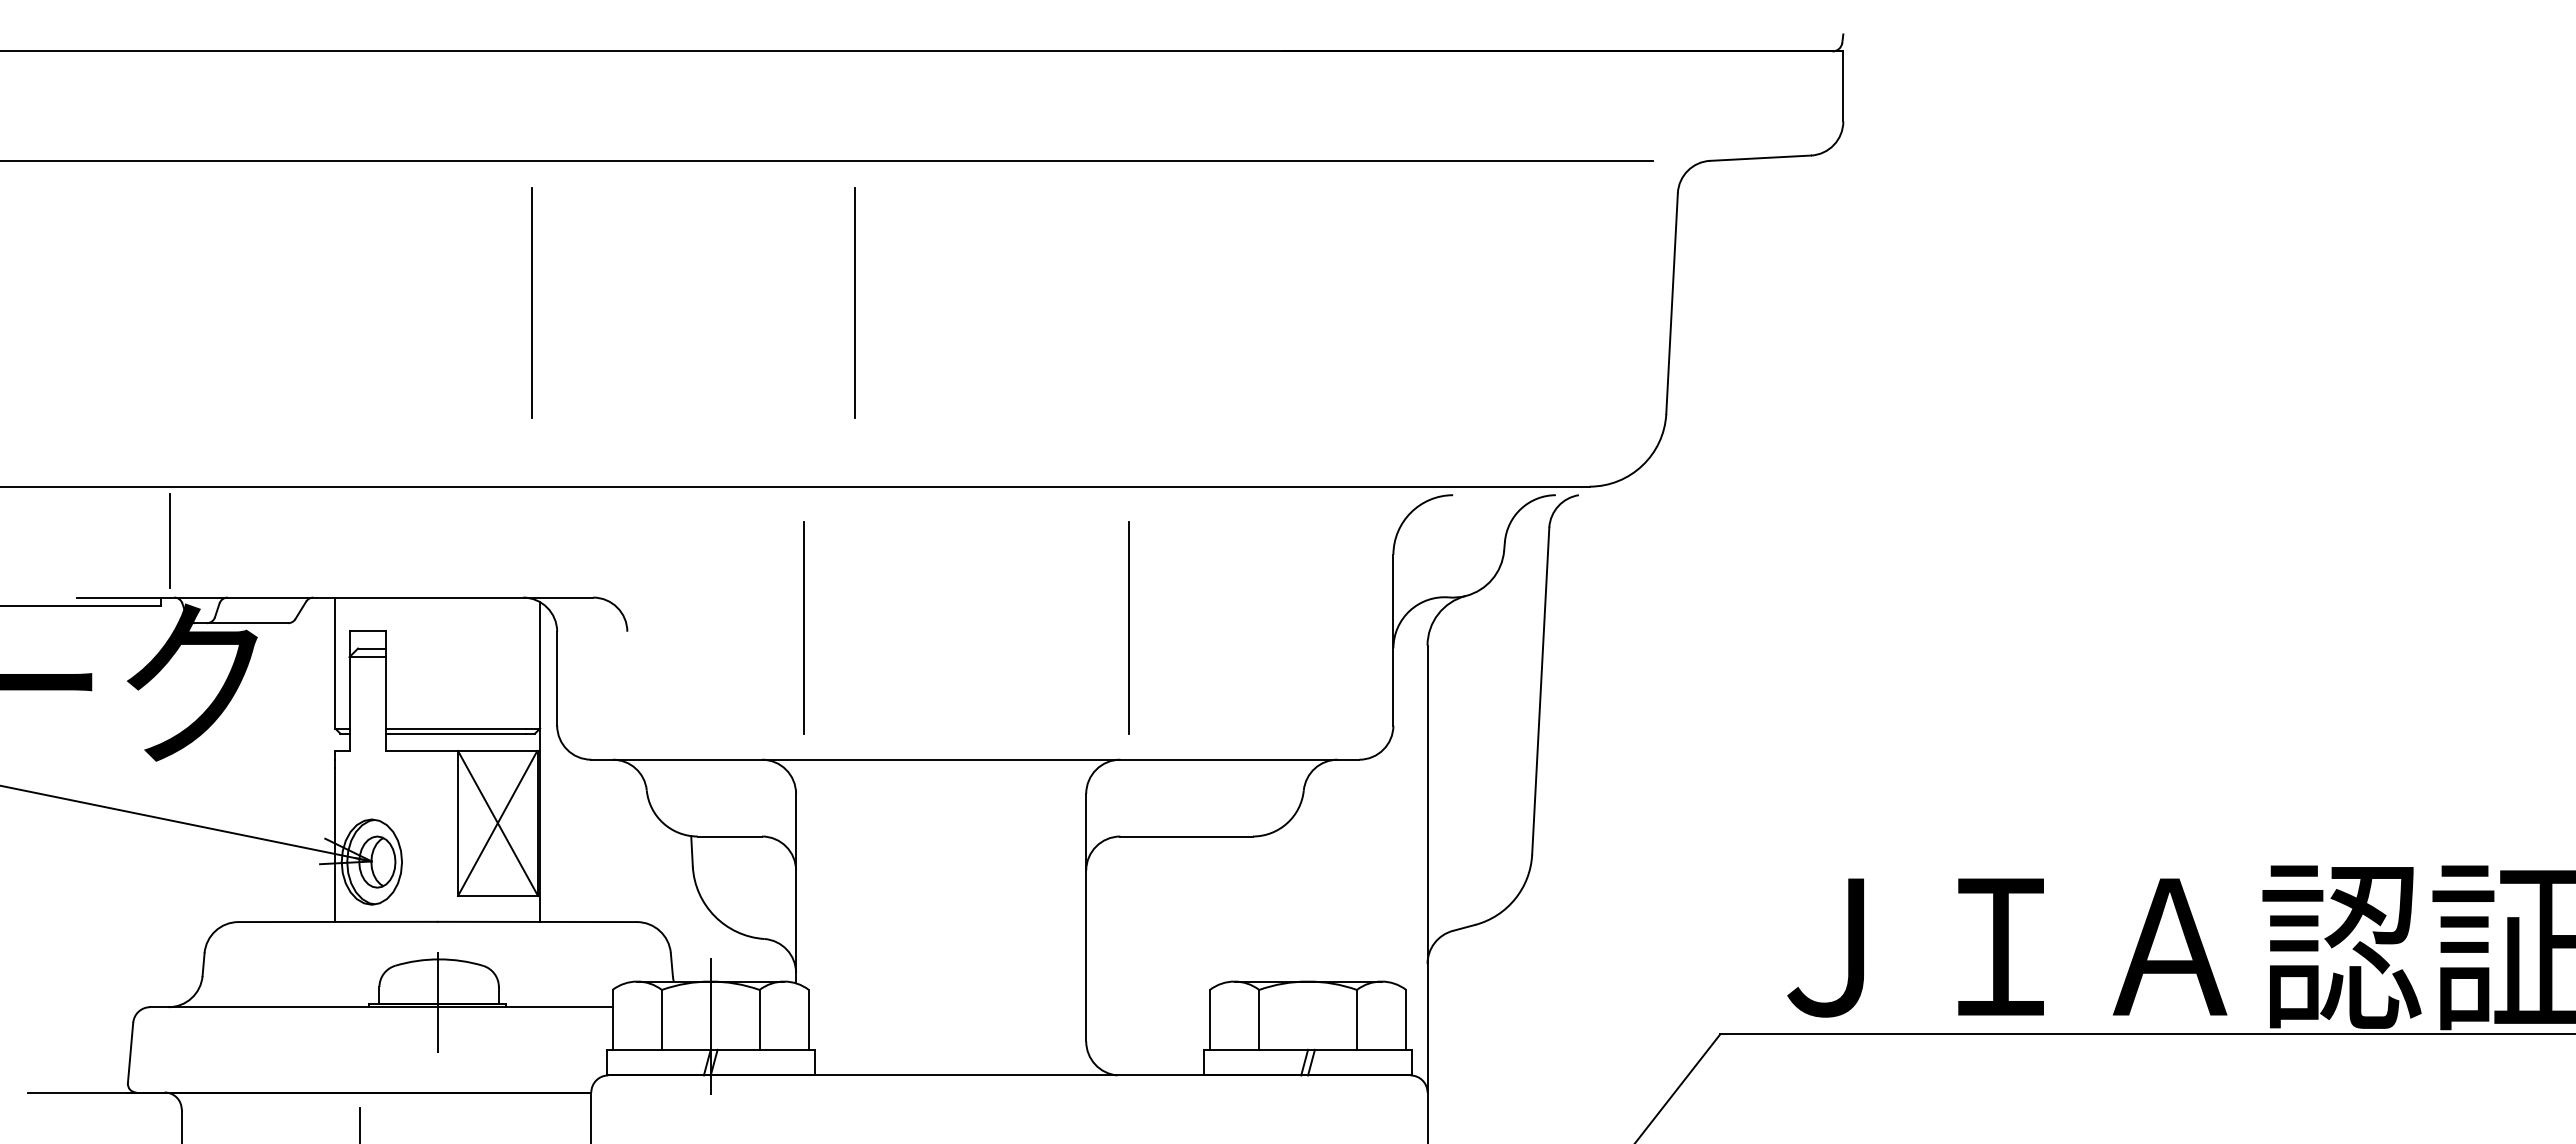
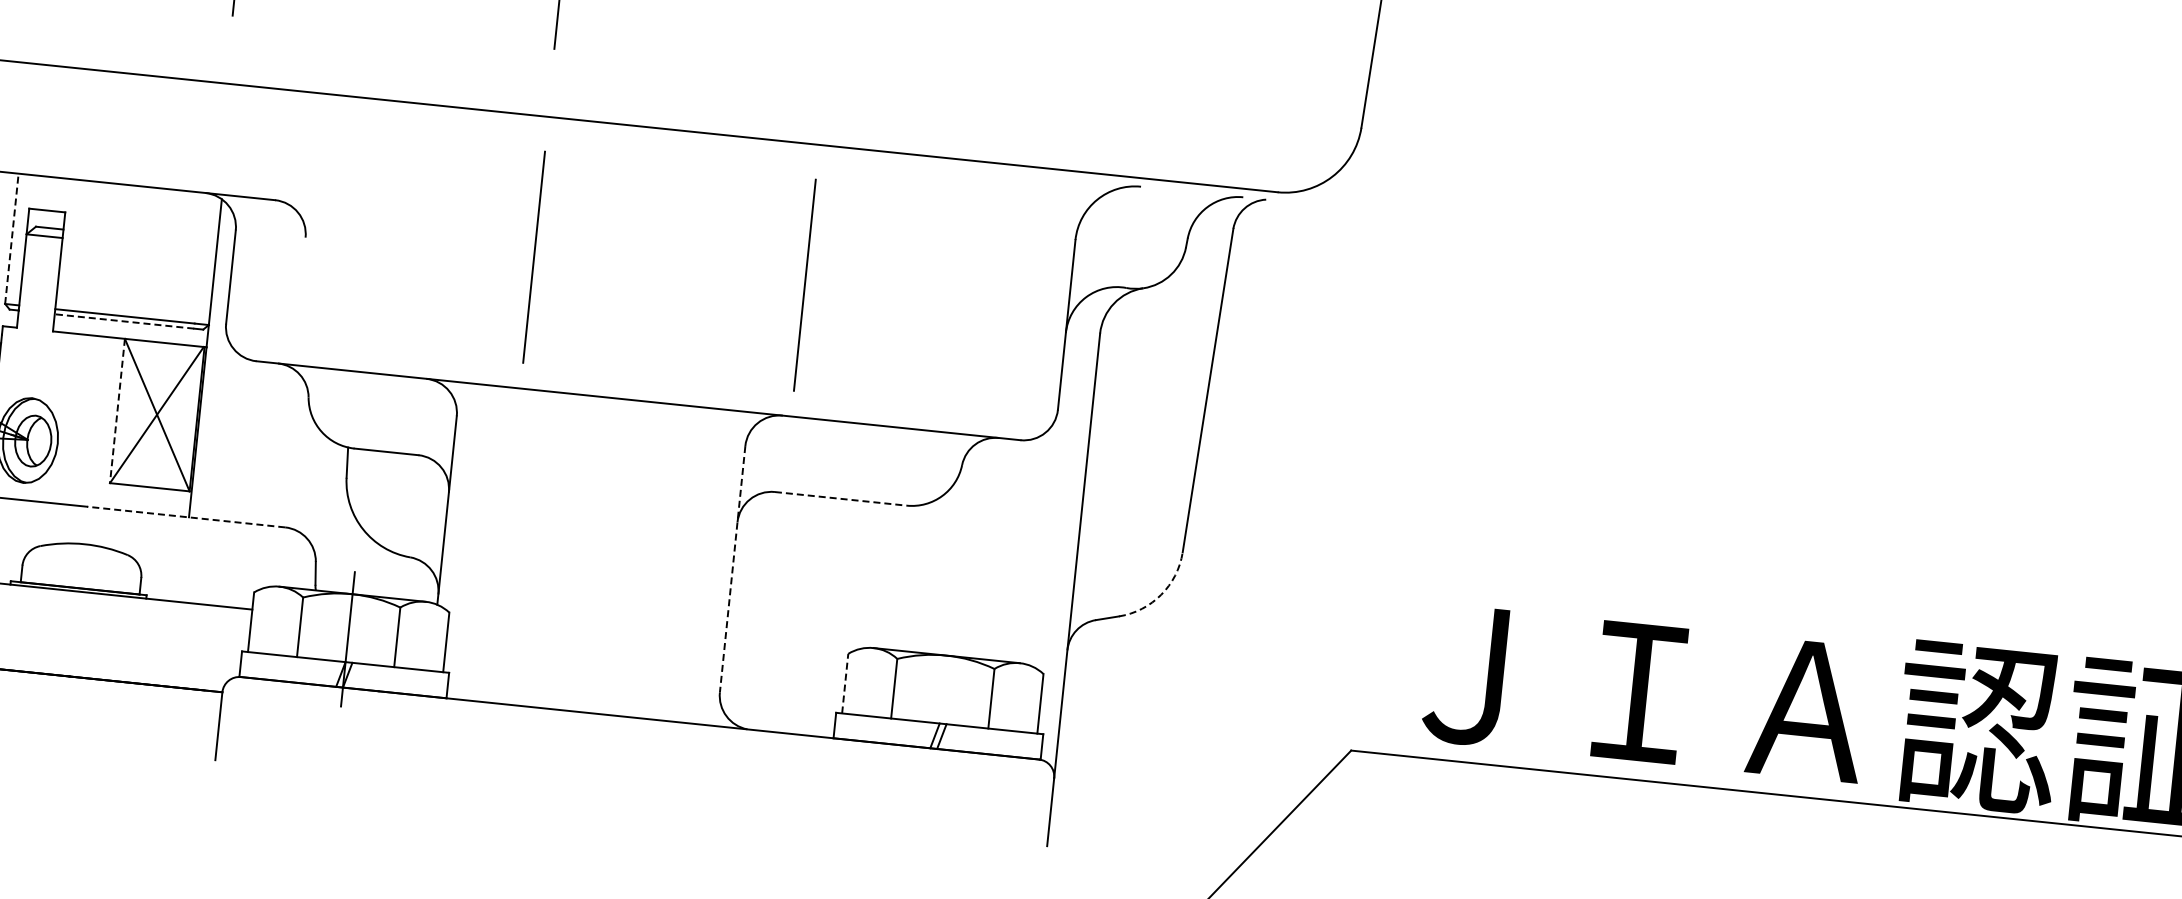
line: (803, 627) -> (533, 257), moved
line: (335, 662) -> (12, 238), solid -> dashed
line: (455, 733) -> (124, 321), solid -> dashed
line: (458, 823) -> (117, 411), solid -> dashed
line: (1187, 836) -> (841, 498), solid -> dashed
arc: (1515, 899) -> (1161, 595), solid -> dashed
line: (1086, 917) -> (732, 569), solid -> dashed
line: (537, 921) -> (186, 516), solid -> dashed
line: (437, 1002) -> (78, 586), removed
line: (1209, 1019) -> (844, 683), solid -> dashed

